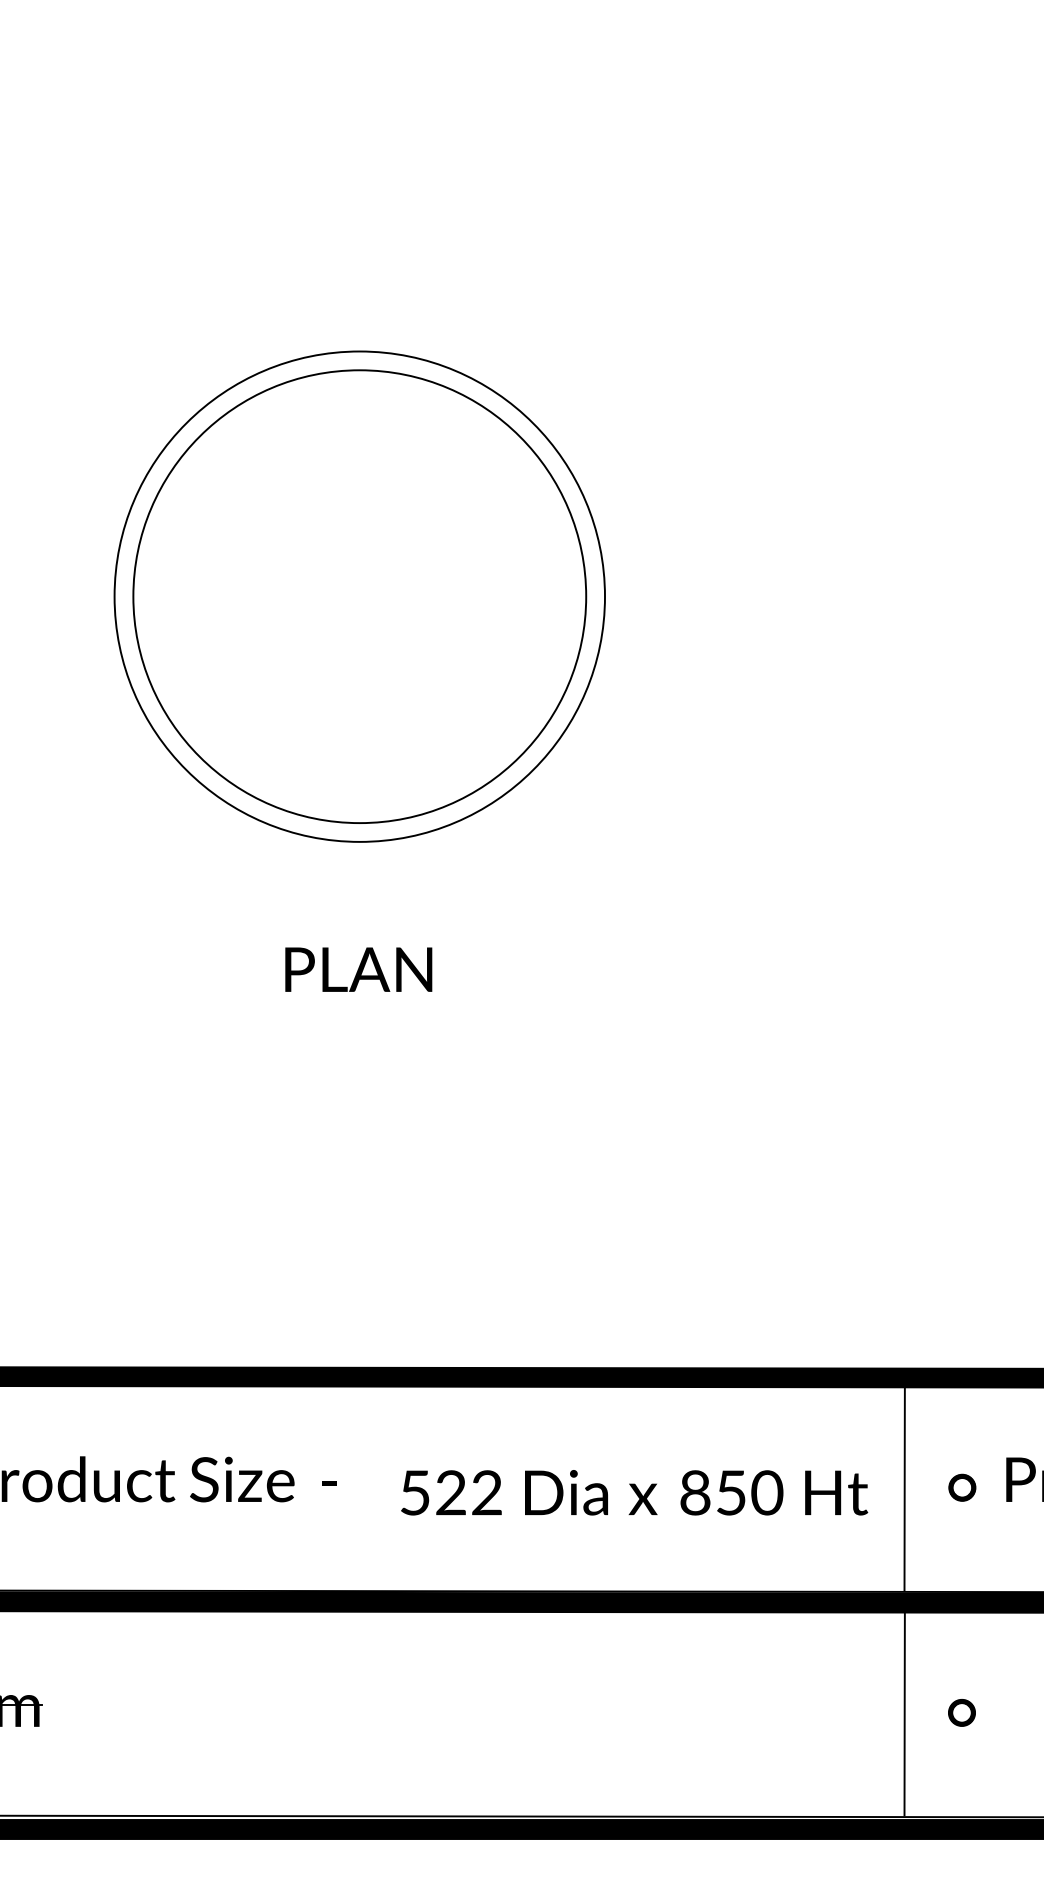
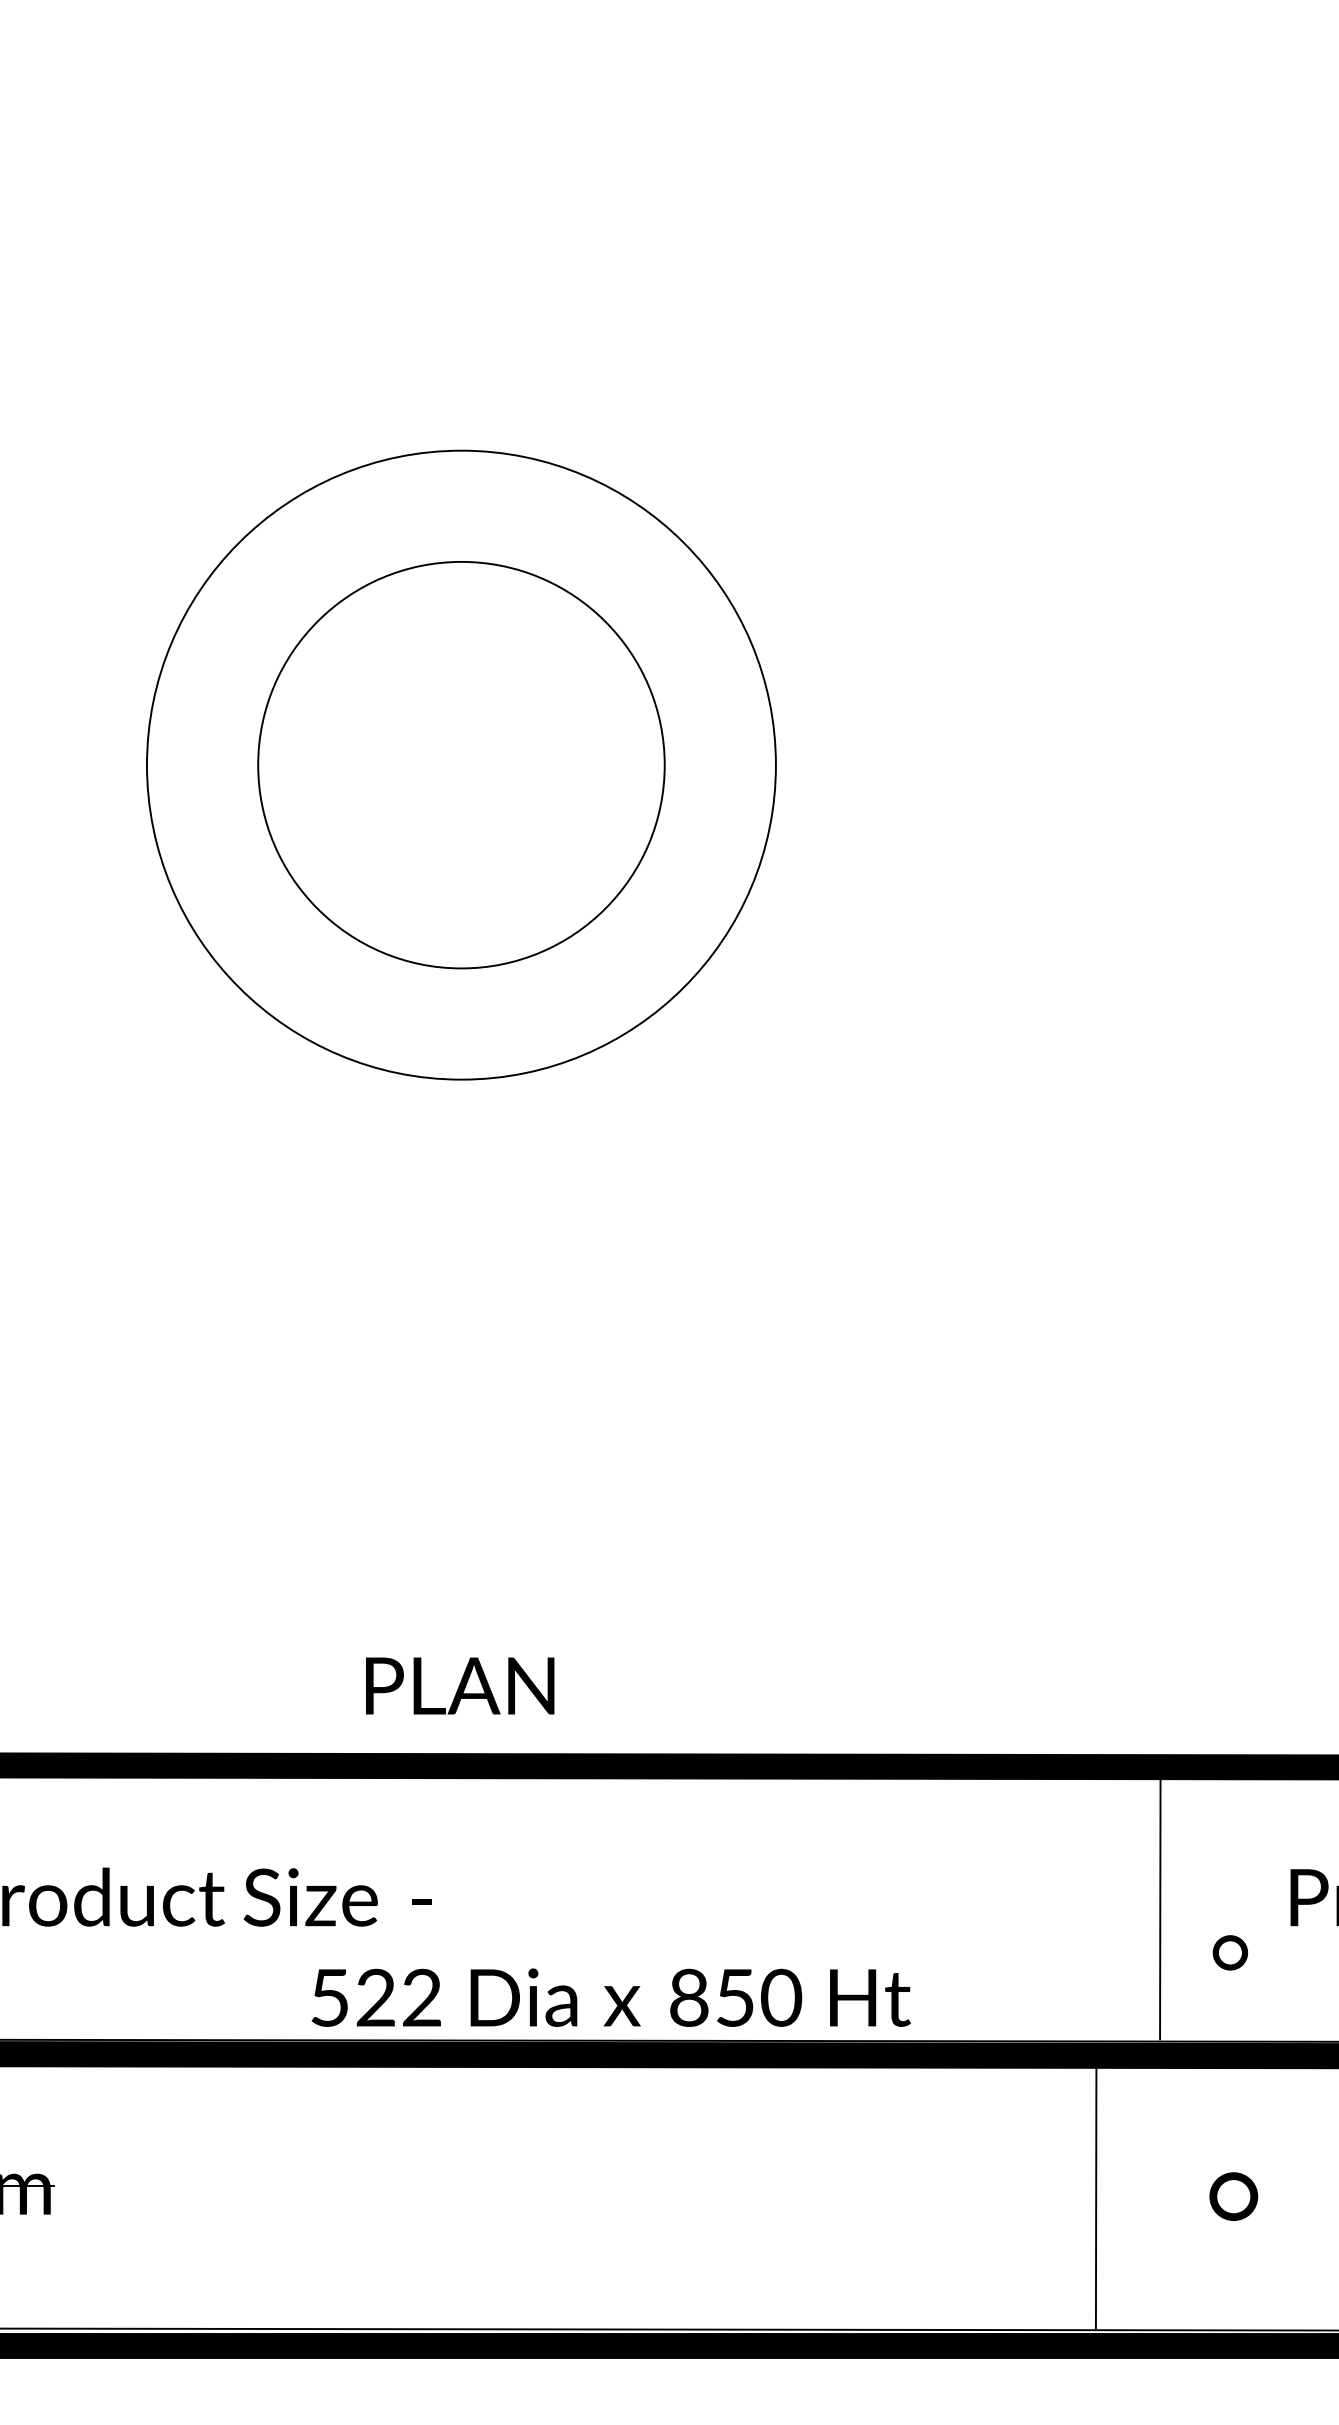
circle: (359, 596) -> (461, 764), size x0.7
text: (358, 969) -> (459, 1685), moved
part: (962, 1487) -> (1230, 1952), moved
text: (634, 1492) -> (611, 1997), moved
line: (904, 1712) -> (1095, 2196), moved
part: (961, 1712) -> (1233, 2196), size x1.4

